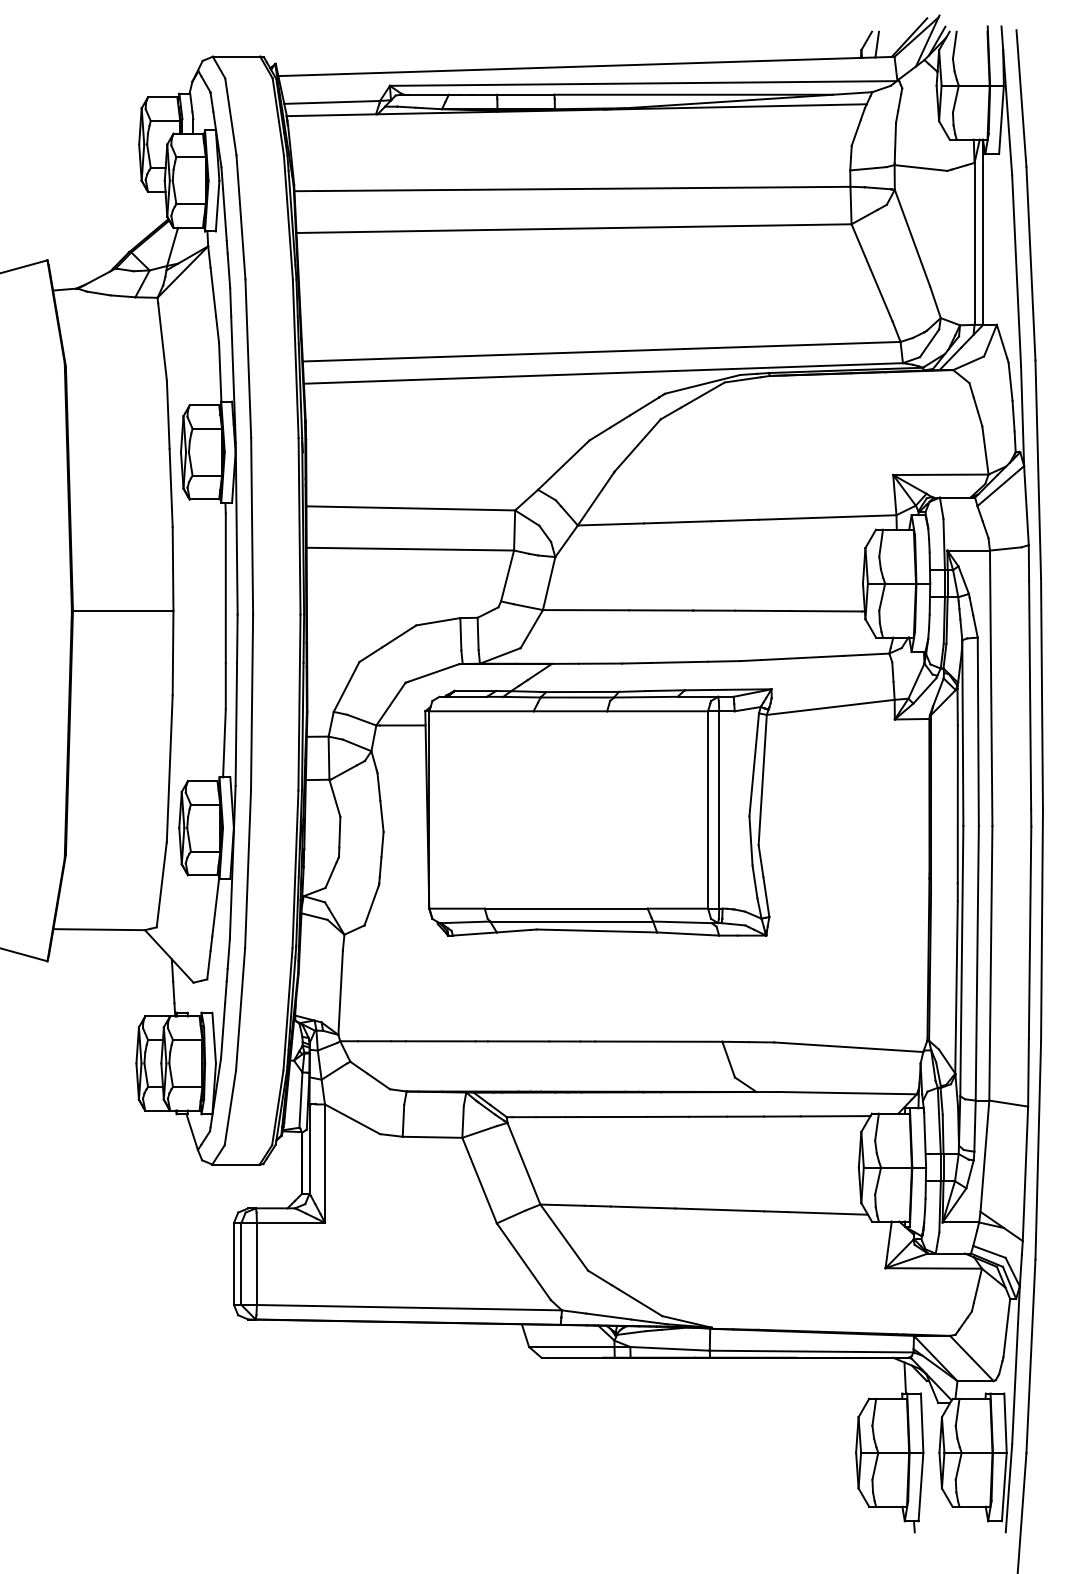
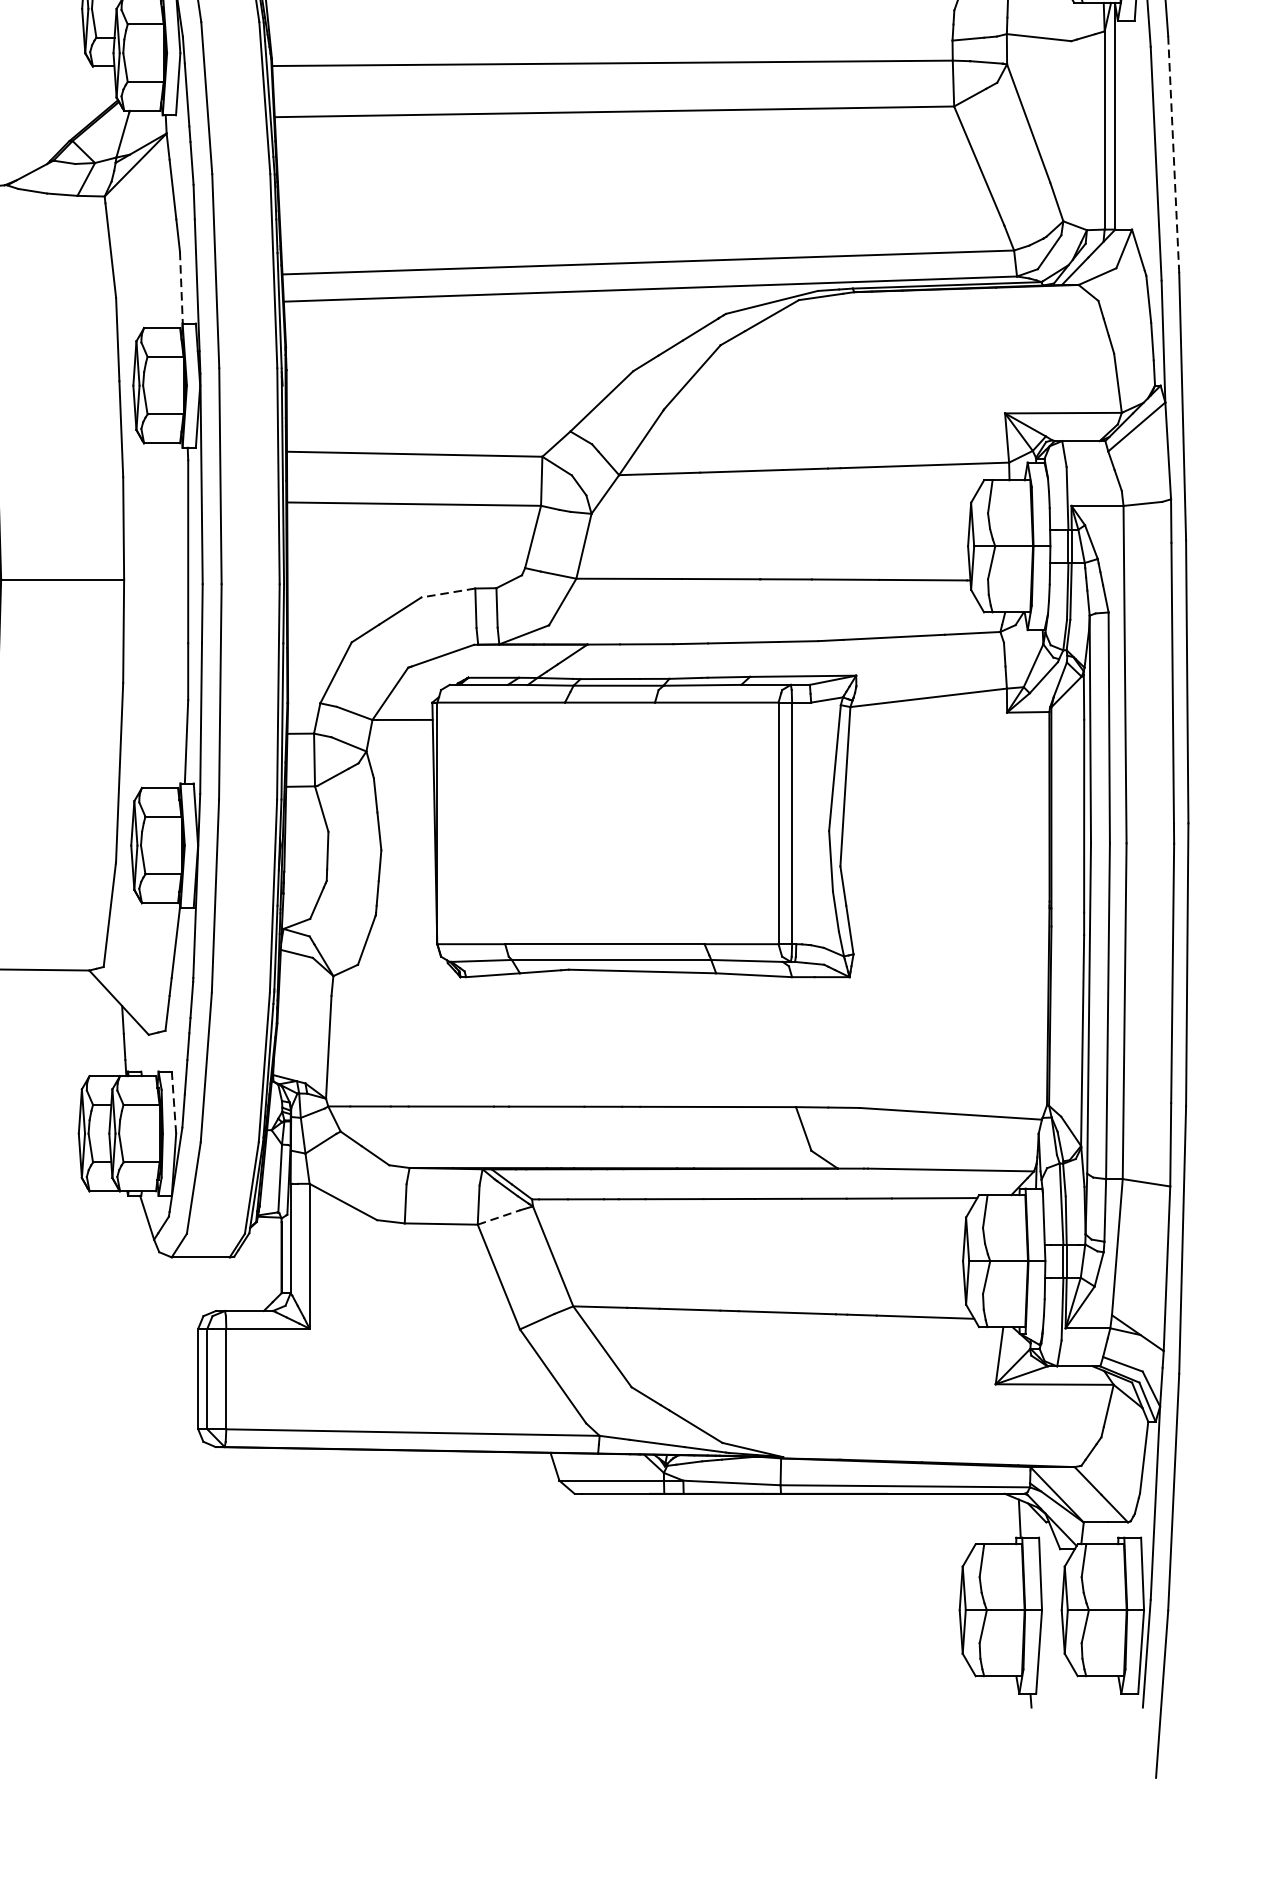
line: (1030, 263) -> (1173, 154), solid -> dashed
line: (220, 372) -> (181, 287), solid -> dashed
line: (437, 621) -> (447, 592), solid -> dashed
line: (214, 1037) -> (174, 1101), solid -> dashed
line: (480, 1131) -> (499, 1216), solid -> dashed

